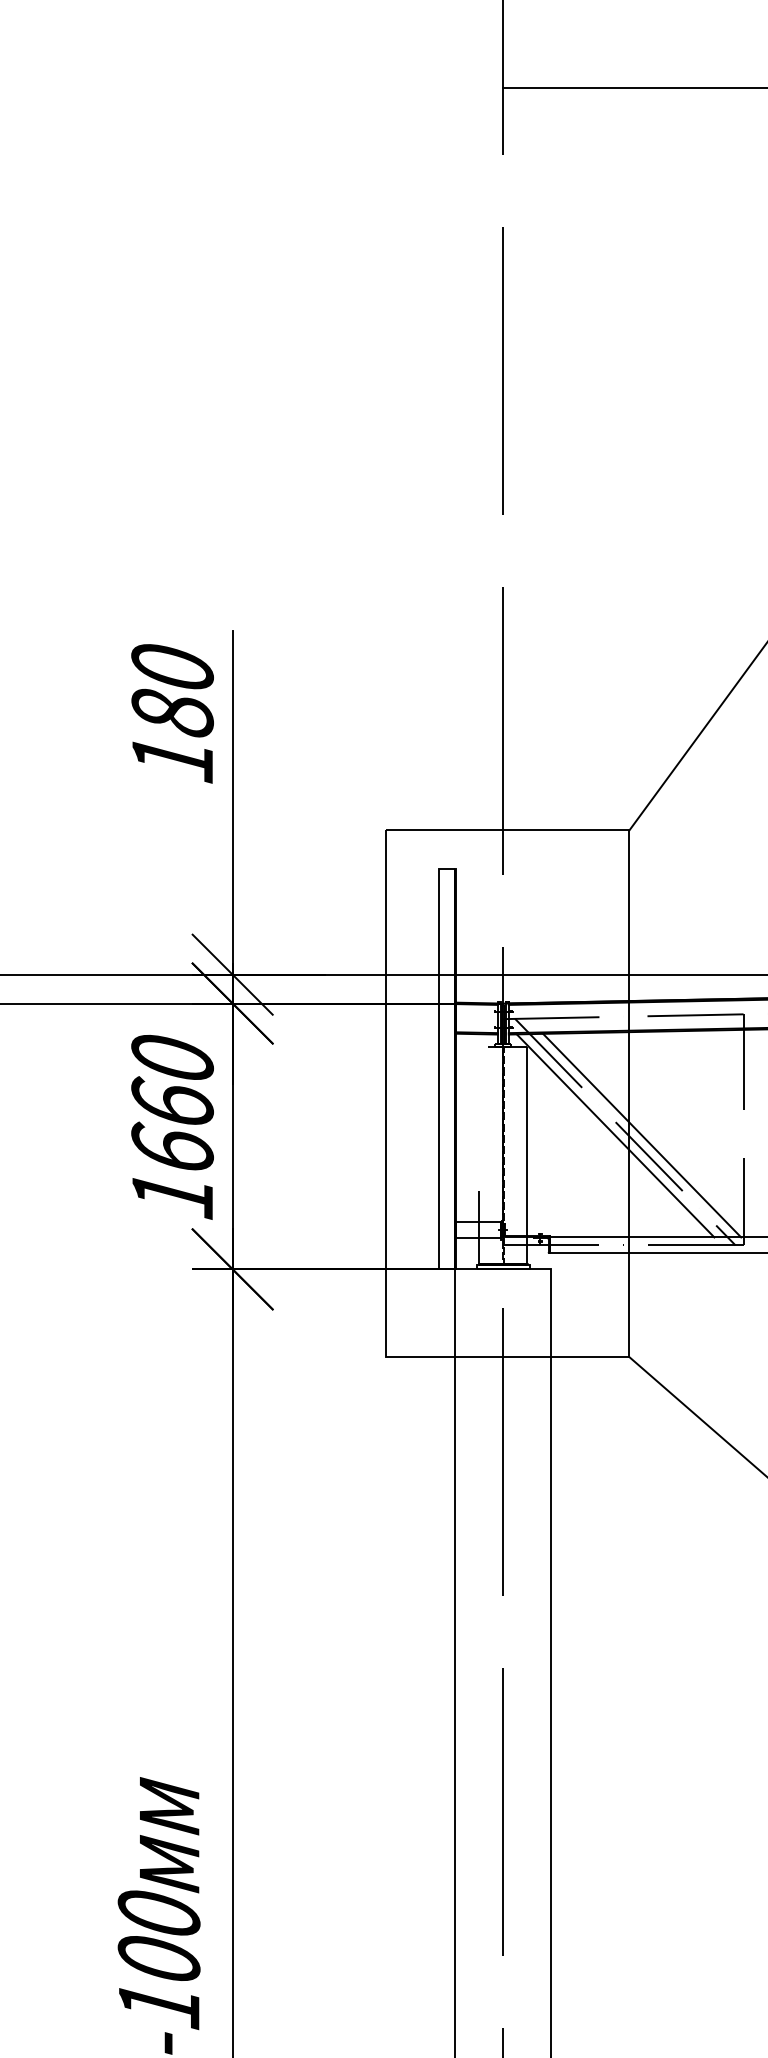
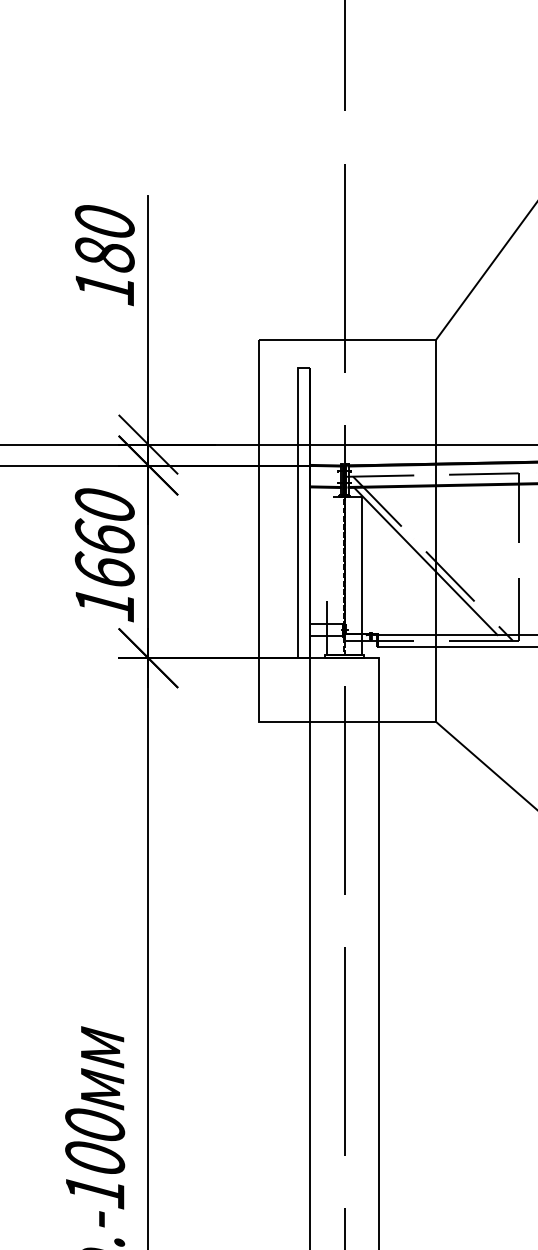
line: (642, 1135) -> (445, 561), removed

